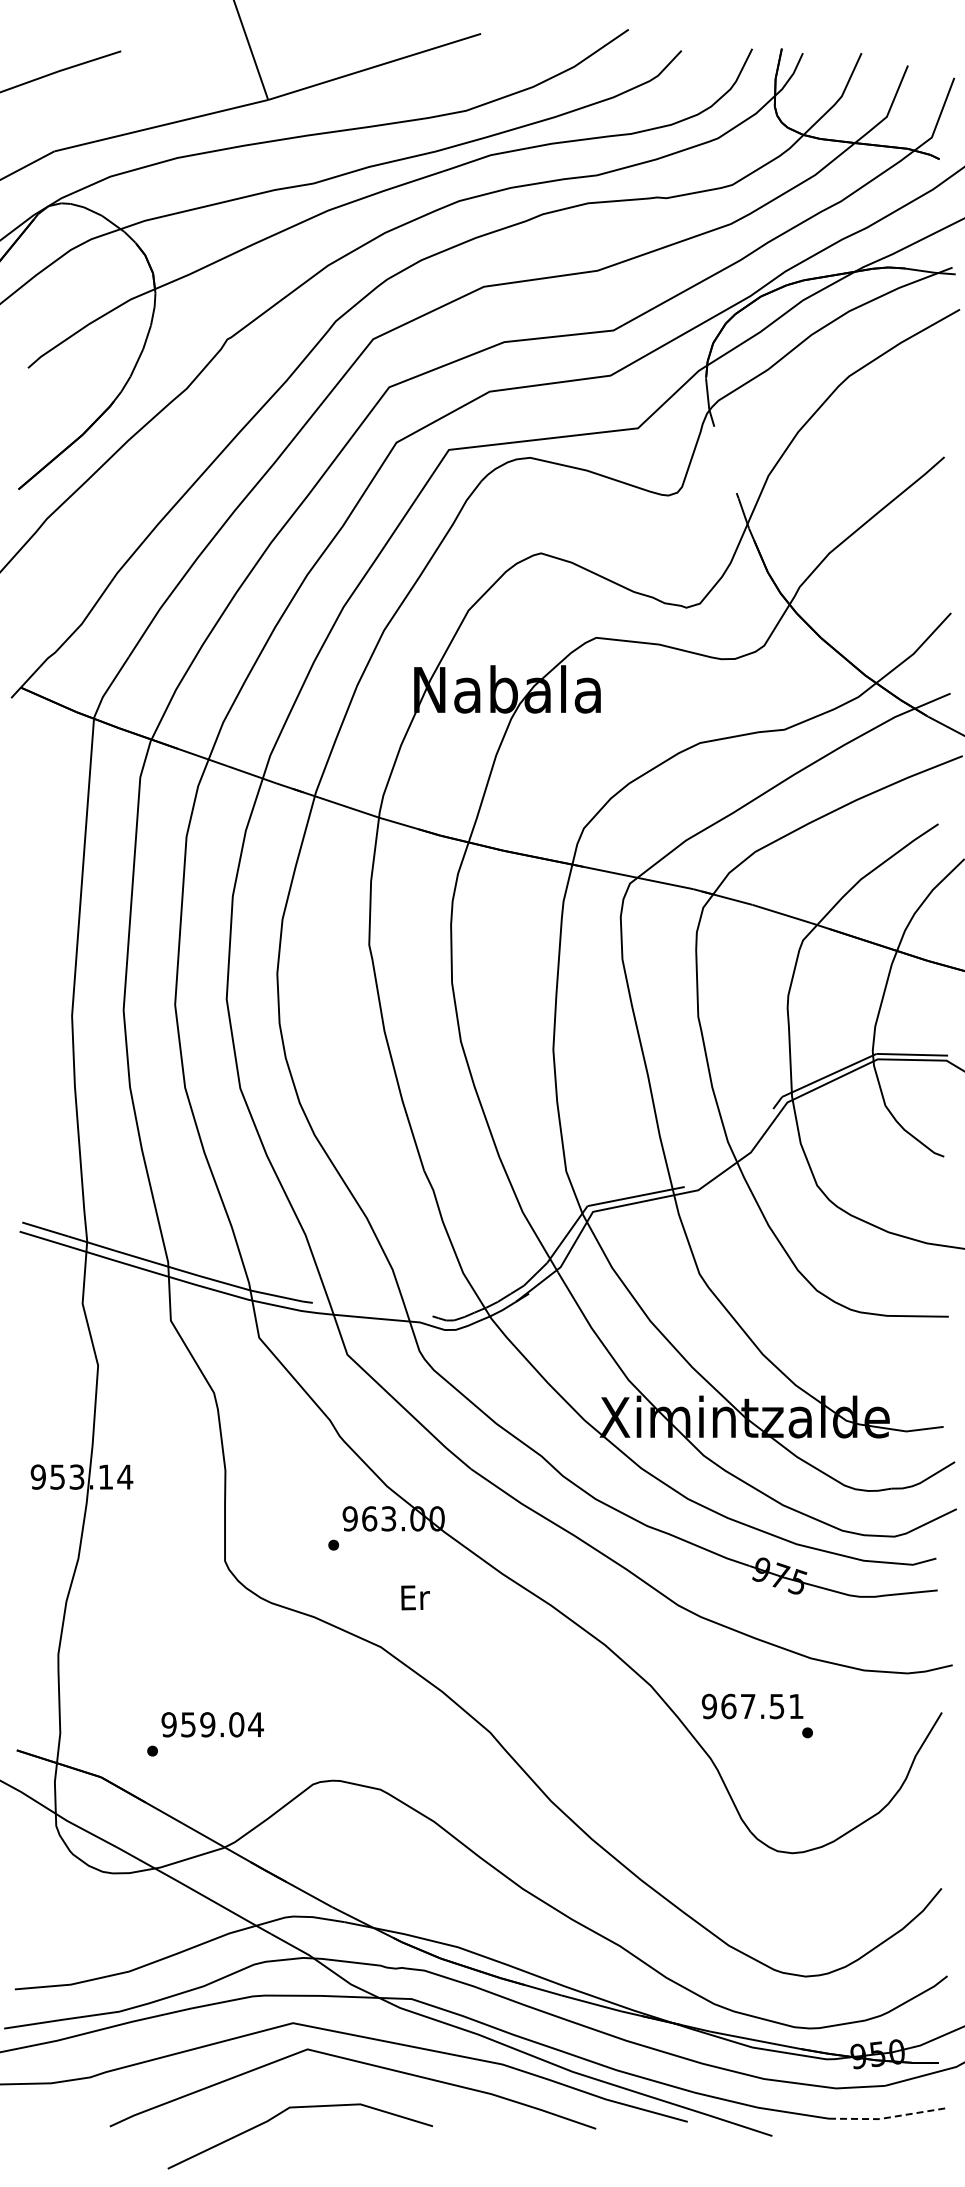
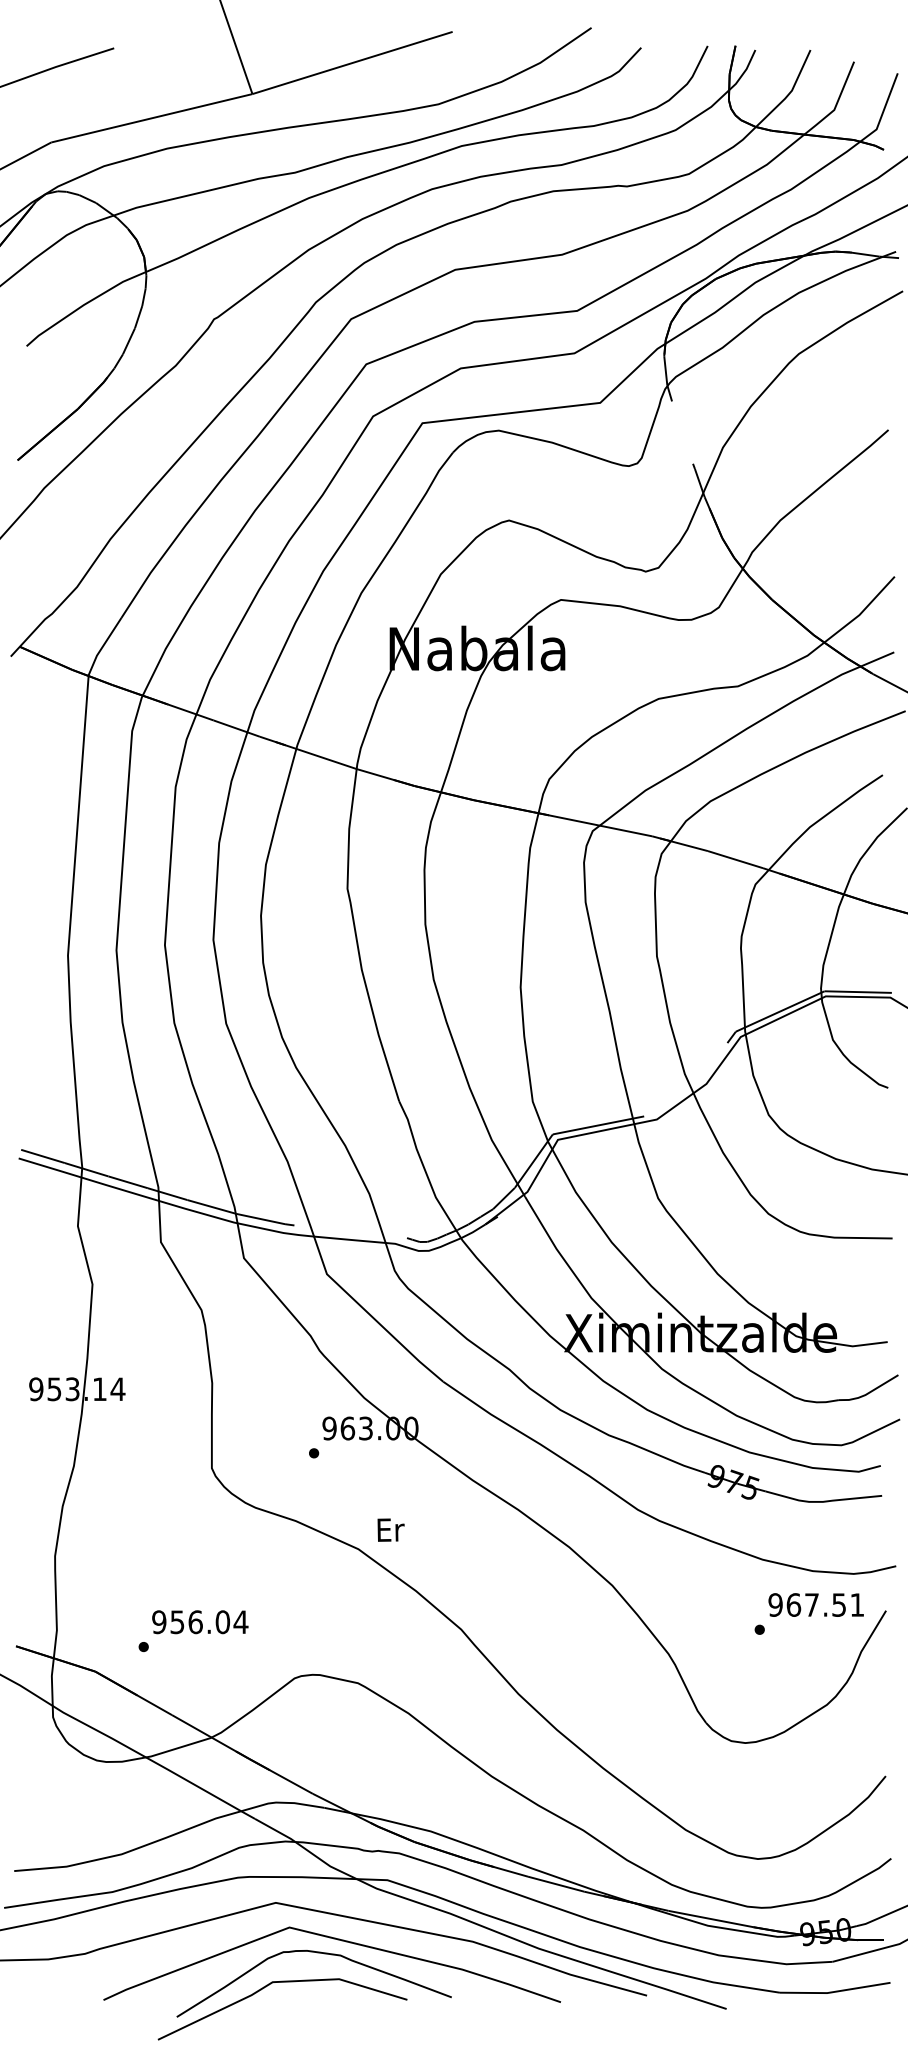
text: (415, 1597) -> (390, 1529), moved
text: (752, 1706) -> (816, 1605), moved
text: (207, 1724) -> (195, 1621), 959.04 -> 956.04
curve: (340, 2077) -> (320, 1953), added
line: (888, 2117) -> (835, 1991), dashed -> solid

